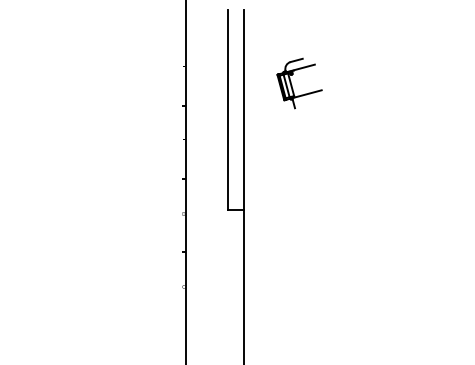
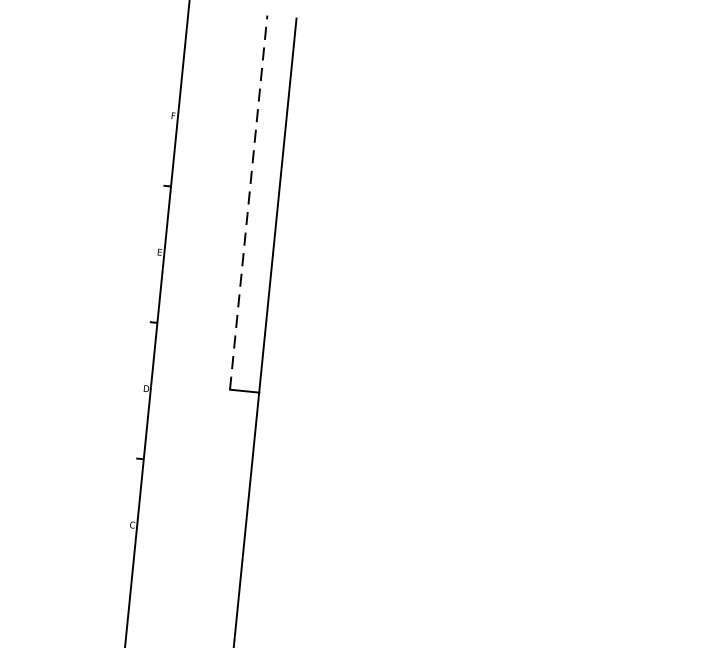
part: (292, 85) -> (373, 168), removed
line: (228, 109) -> (249, 201), solid -> dashed

